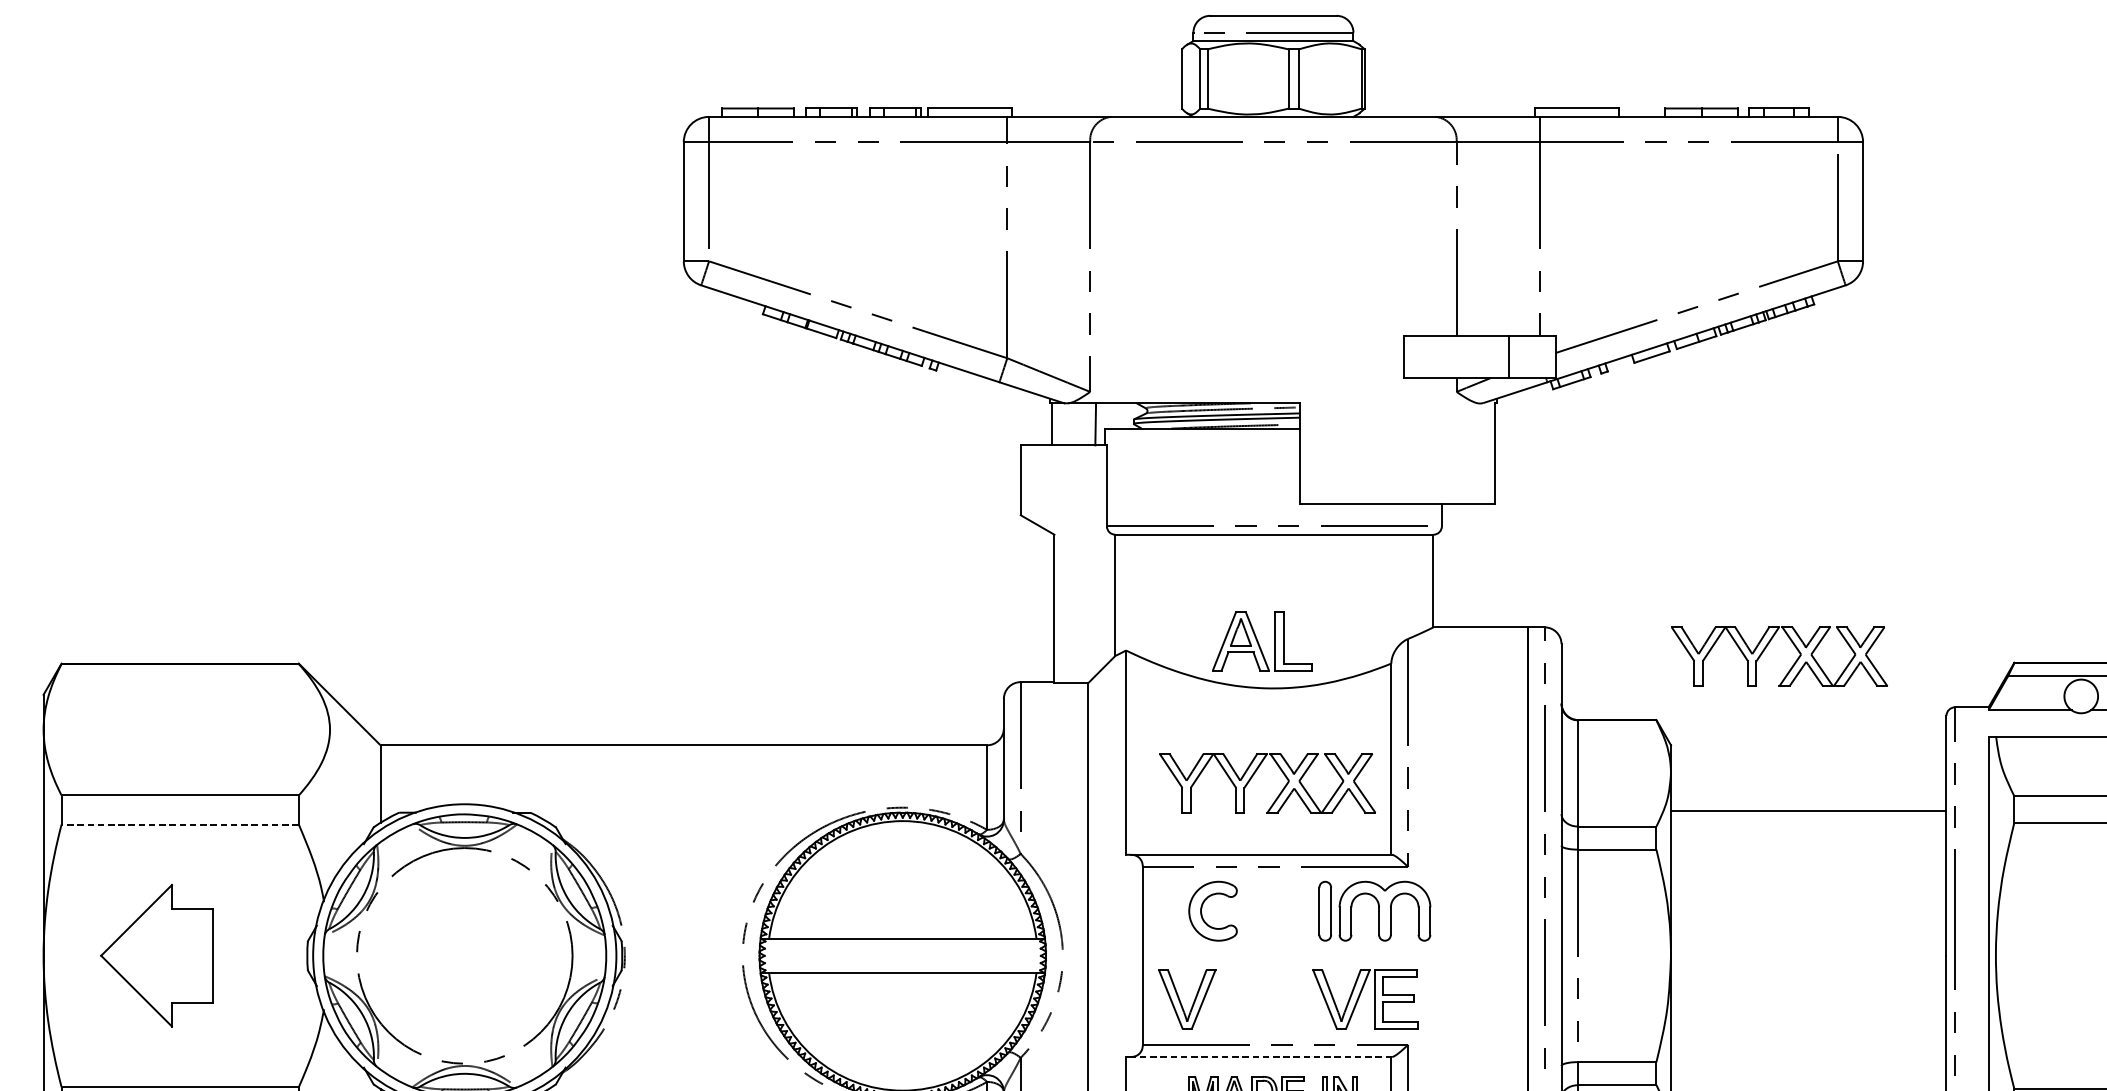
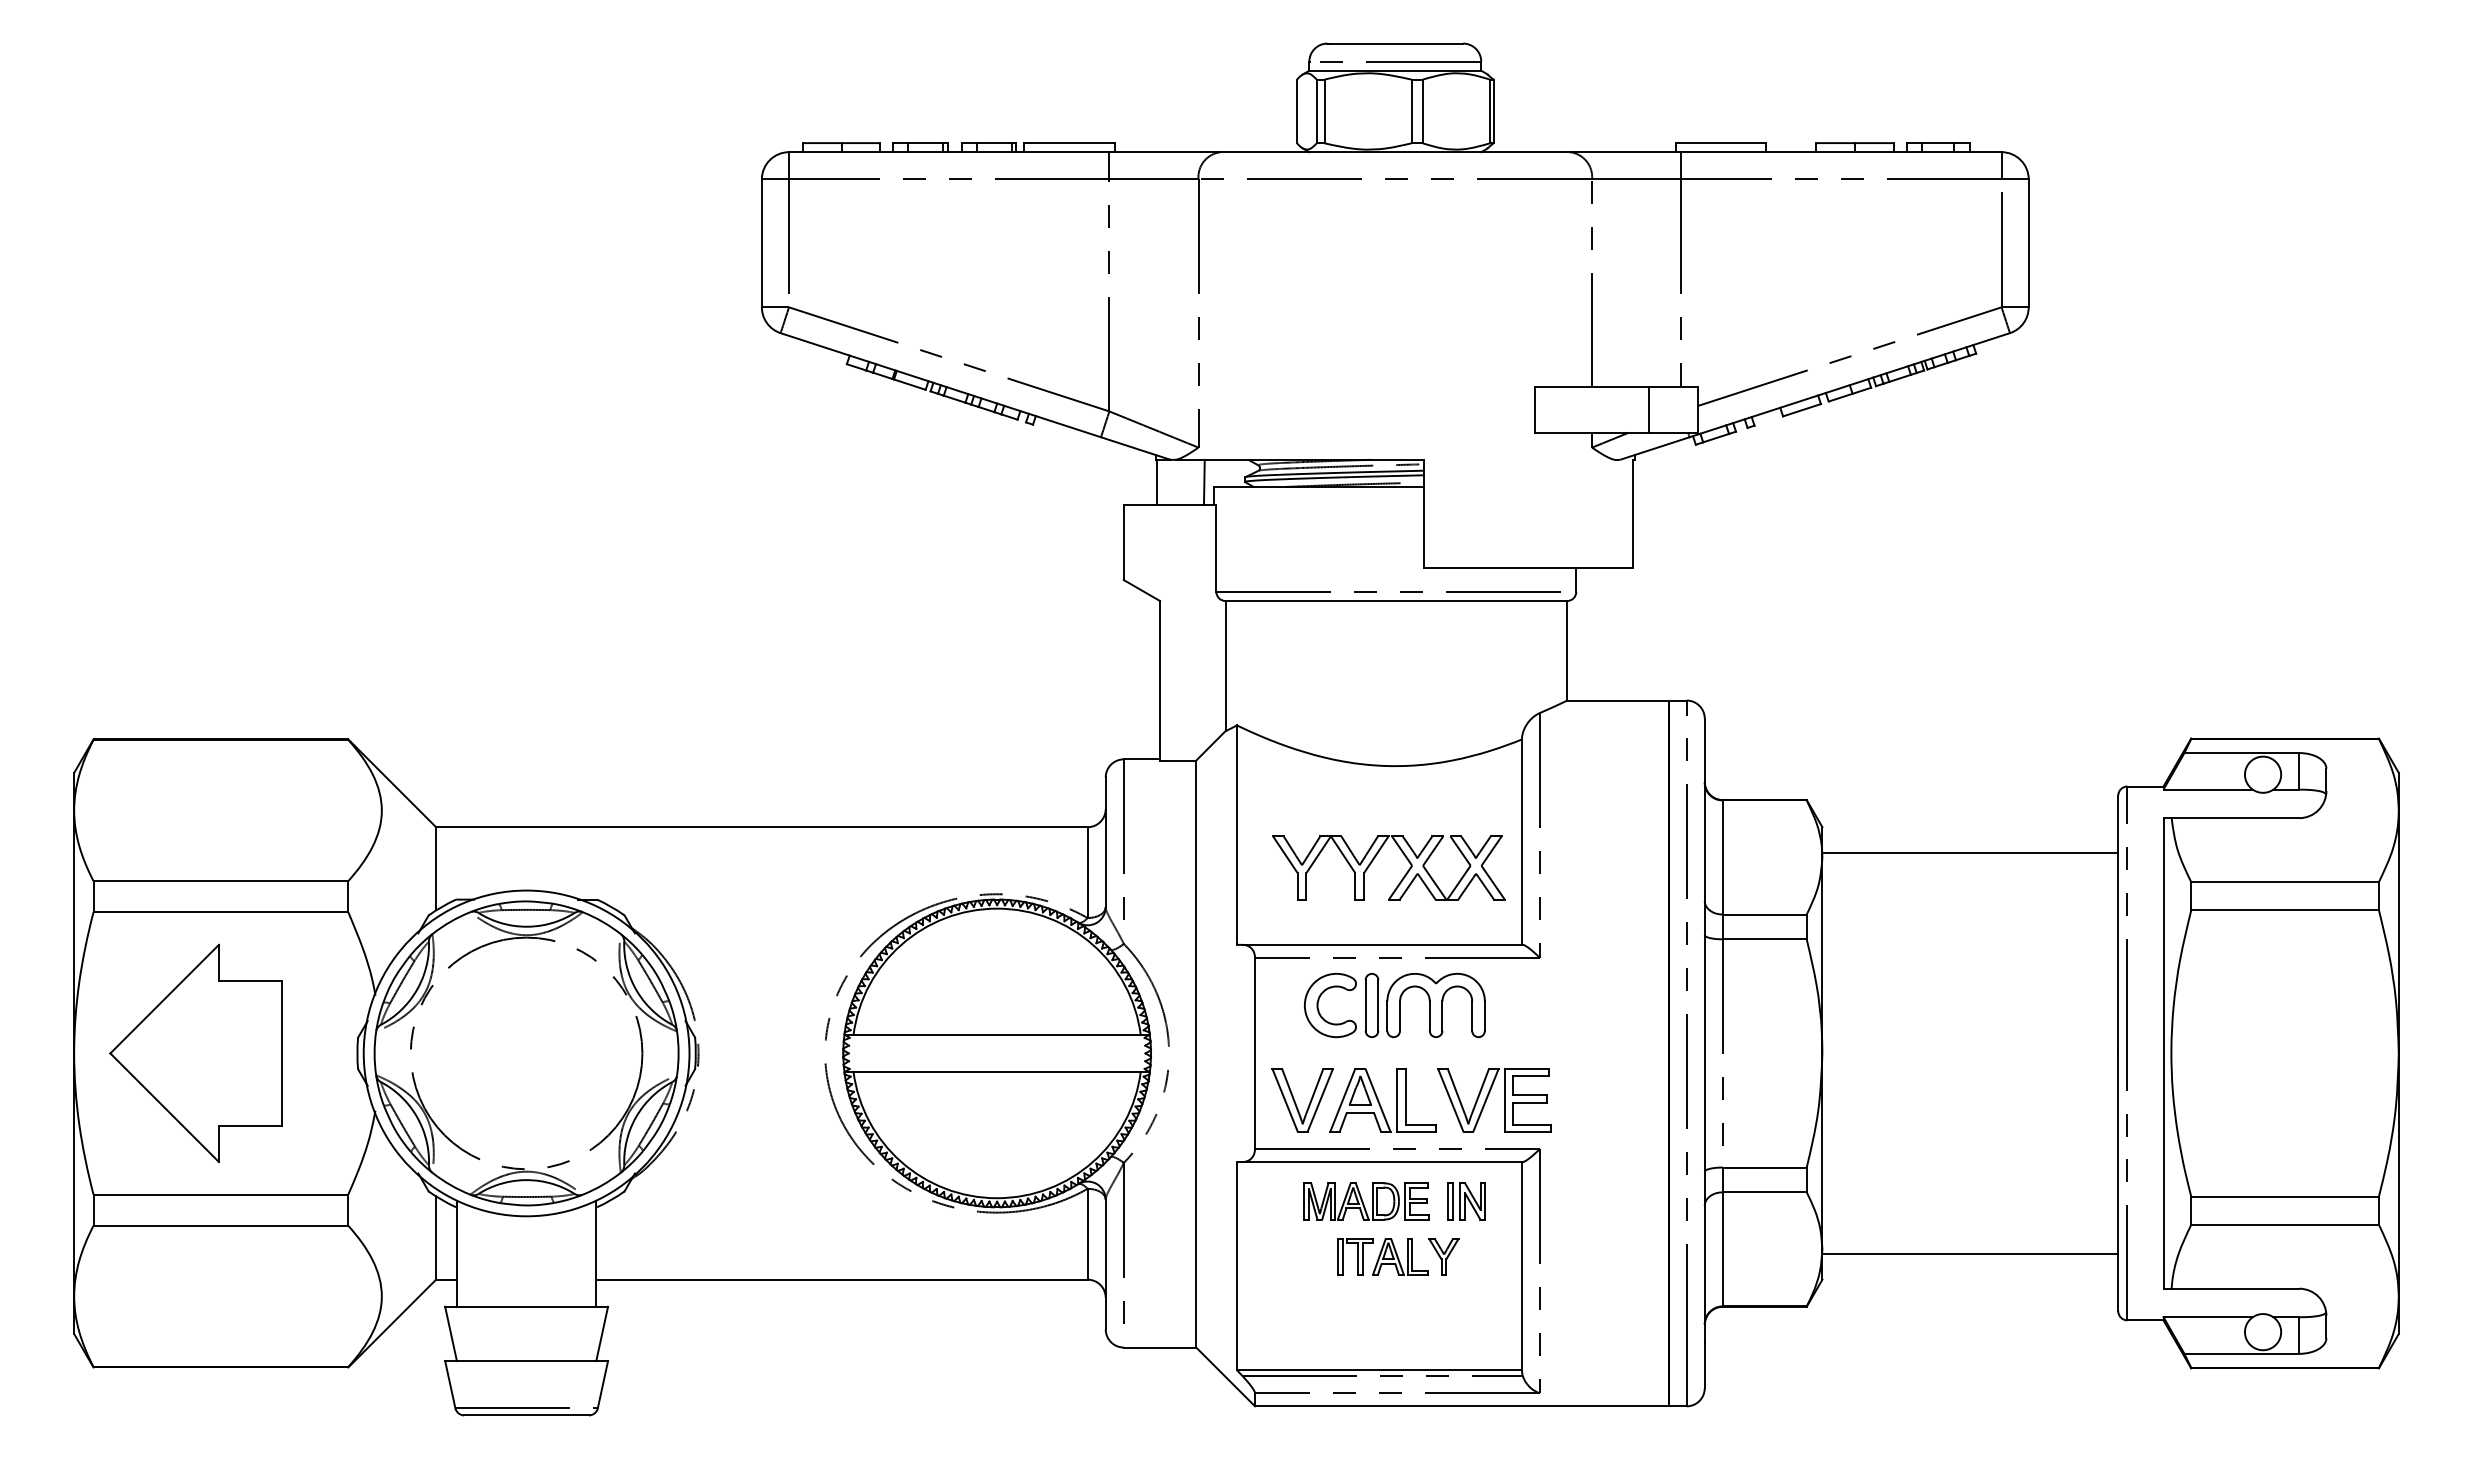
part: (1261, 641) -> (1382, 1100), moved
part: (1766, 648) -> (1924, 723), removed
line: (1808, 810) -> (1970, 852), moved
line: (179, 824) -> (220, 912), dashed -> solid
part: (1374, 911) -> (1424, 1005), moved
part: (156, 955) -> (195, 1052), size x1.43
line: (1261, 1057) -> (1382, 1162), dashed -> solid

